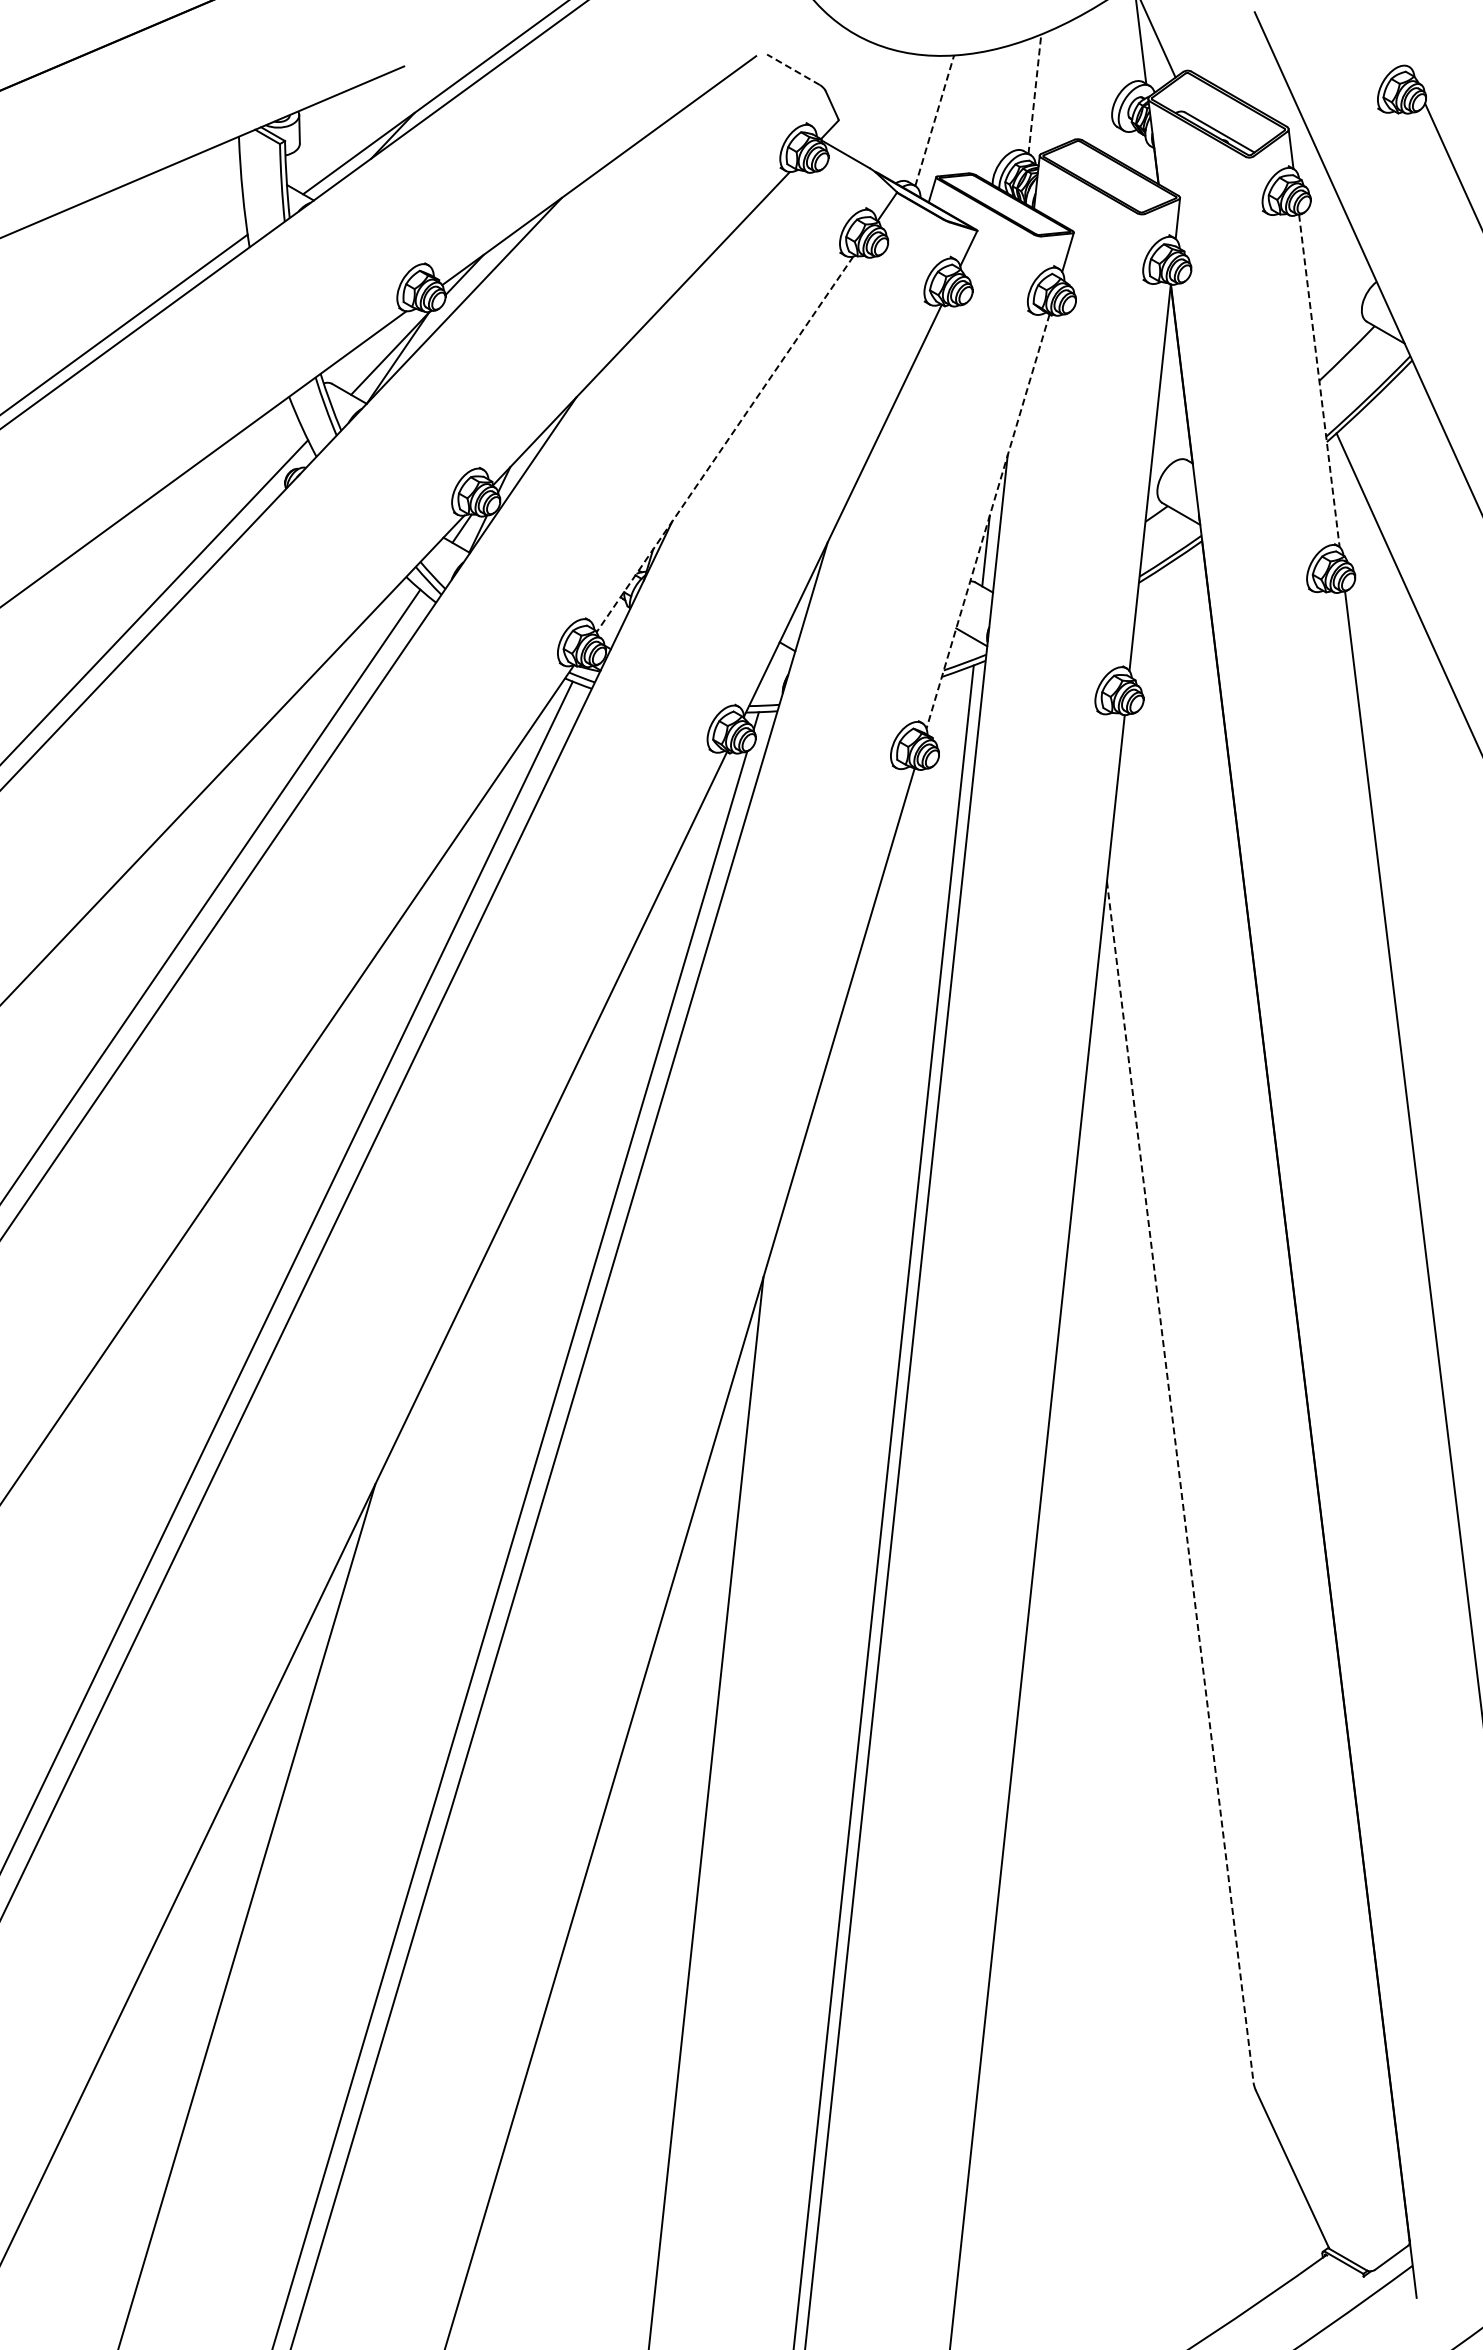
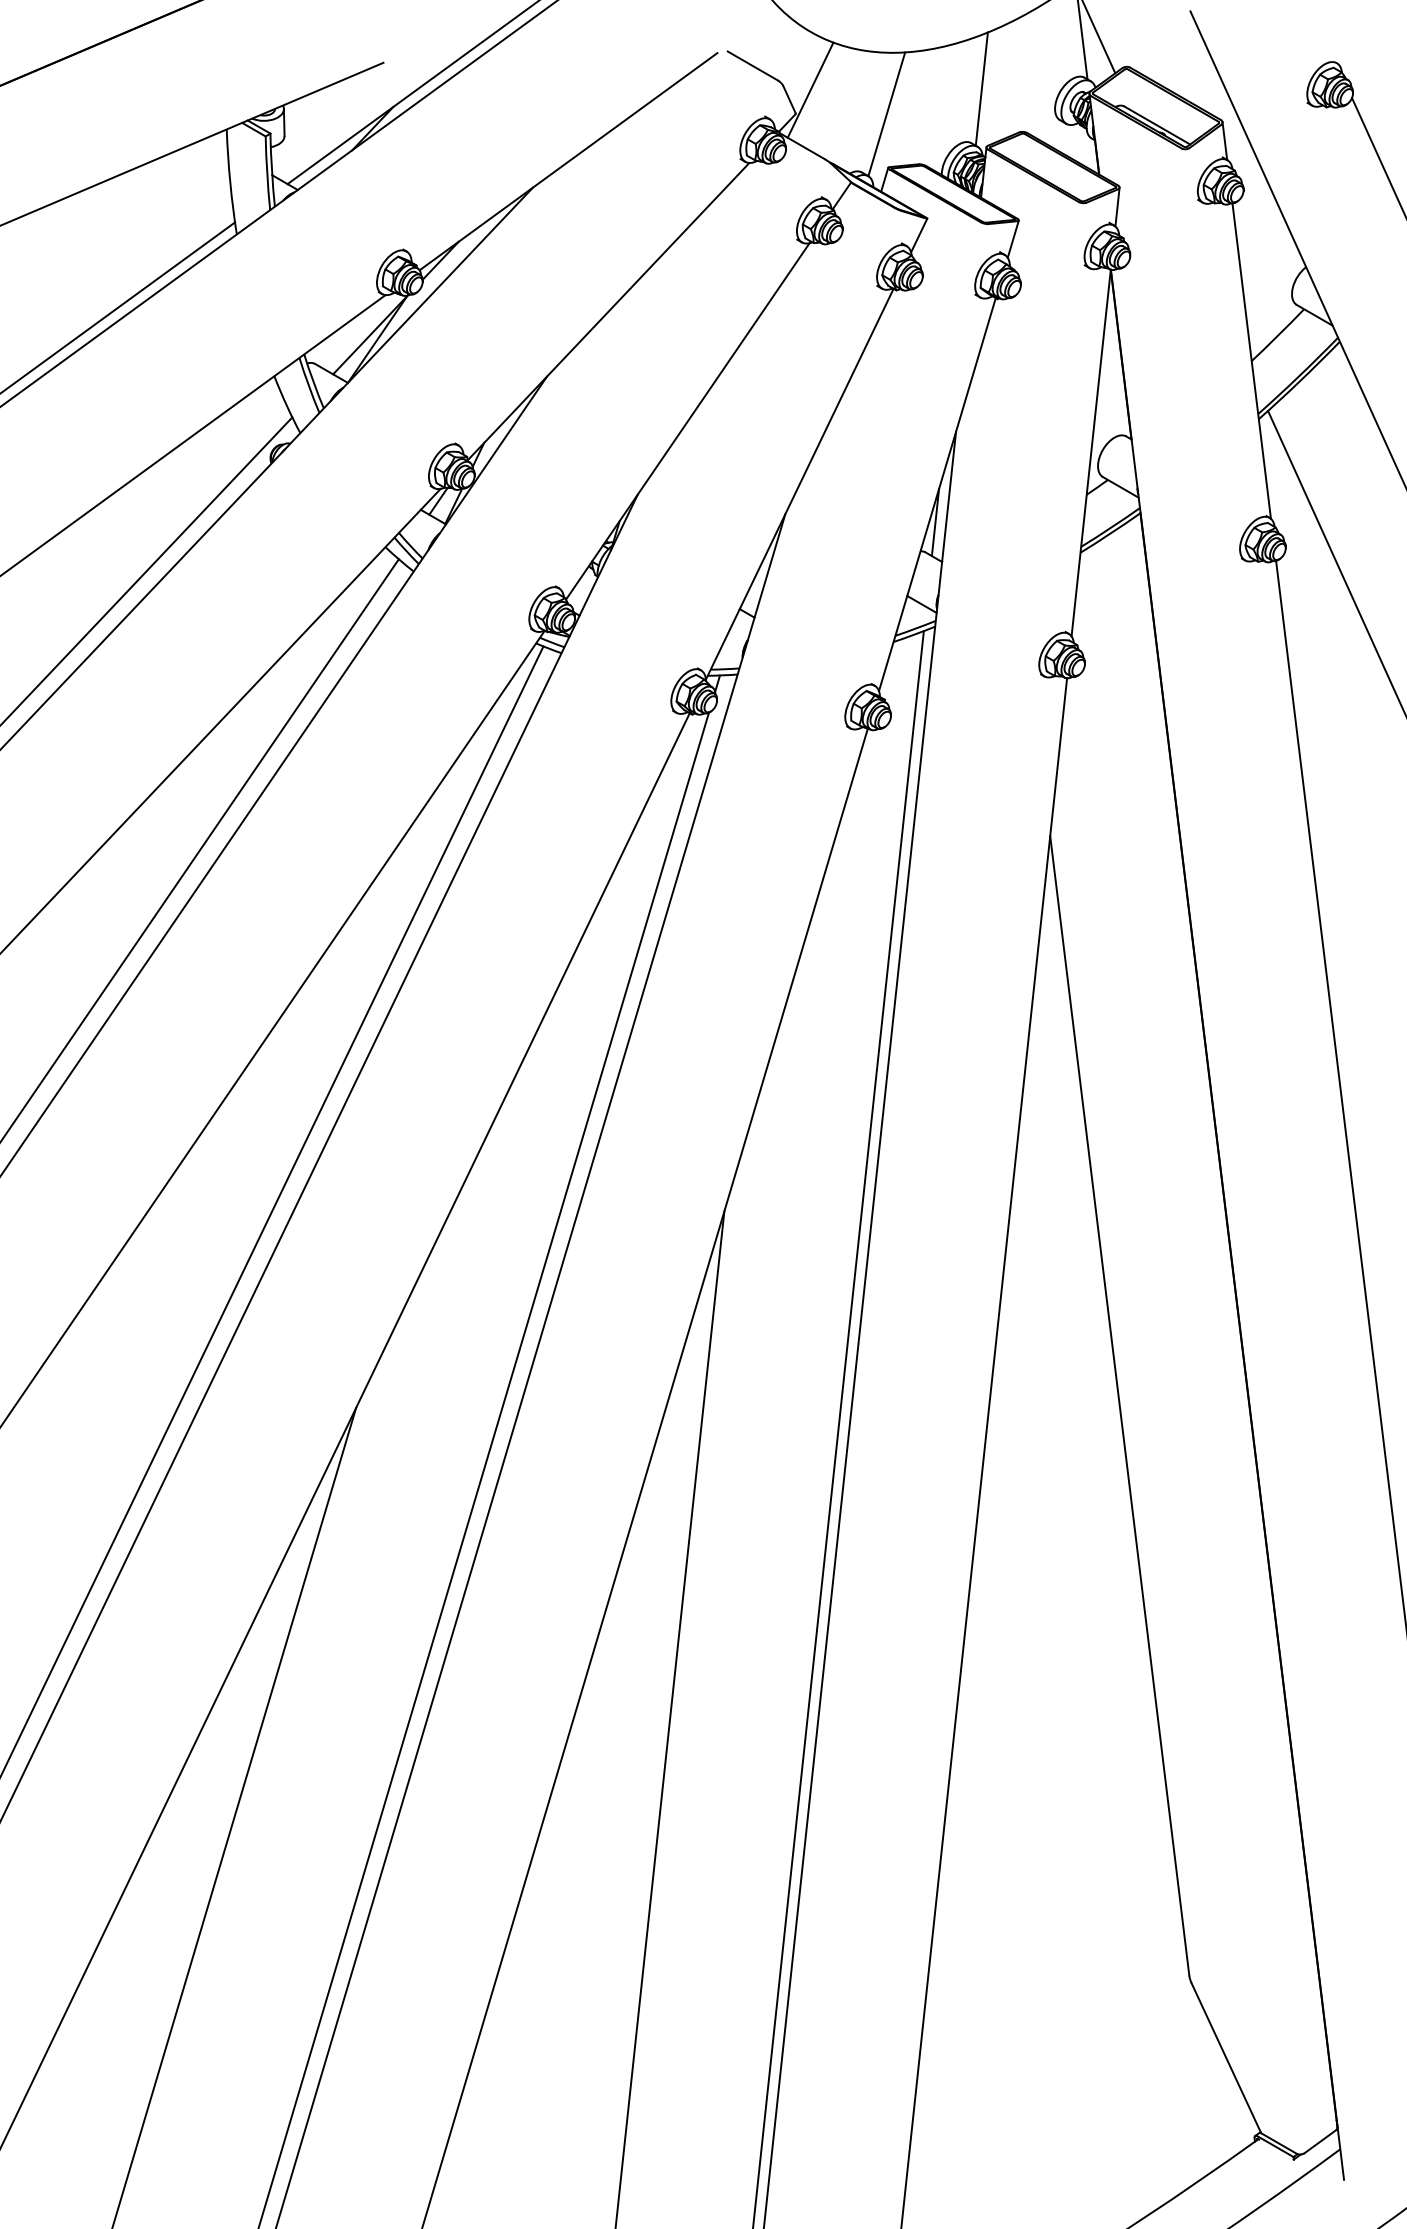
line: (793, 69) -> (752, 65), dashed -> solid
line: (1034, 93) -> (981, 88), dashed -> solid
line: (854, 95) -> (810, 90), added
line: (934, 120) -> (886, 114), dashed -> solid
line: (1319, 381) -> (1251, 361), dashed -> solid
line: (724, 444) -> (687, 421), dashed -> solid
line: (987, 522) -> (936, 495), dashed -> solid
line: (1180, 1482) -> (1119, 1406), dashed -> solid

